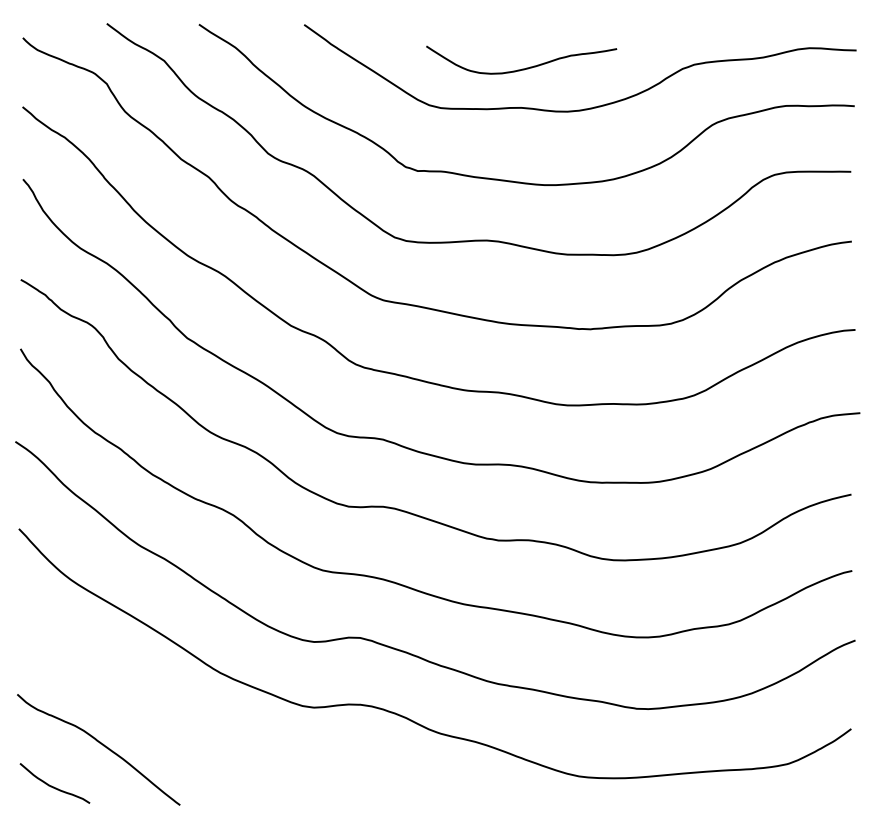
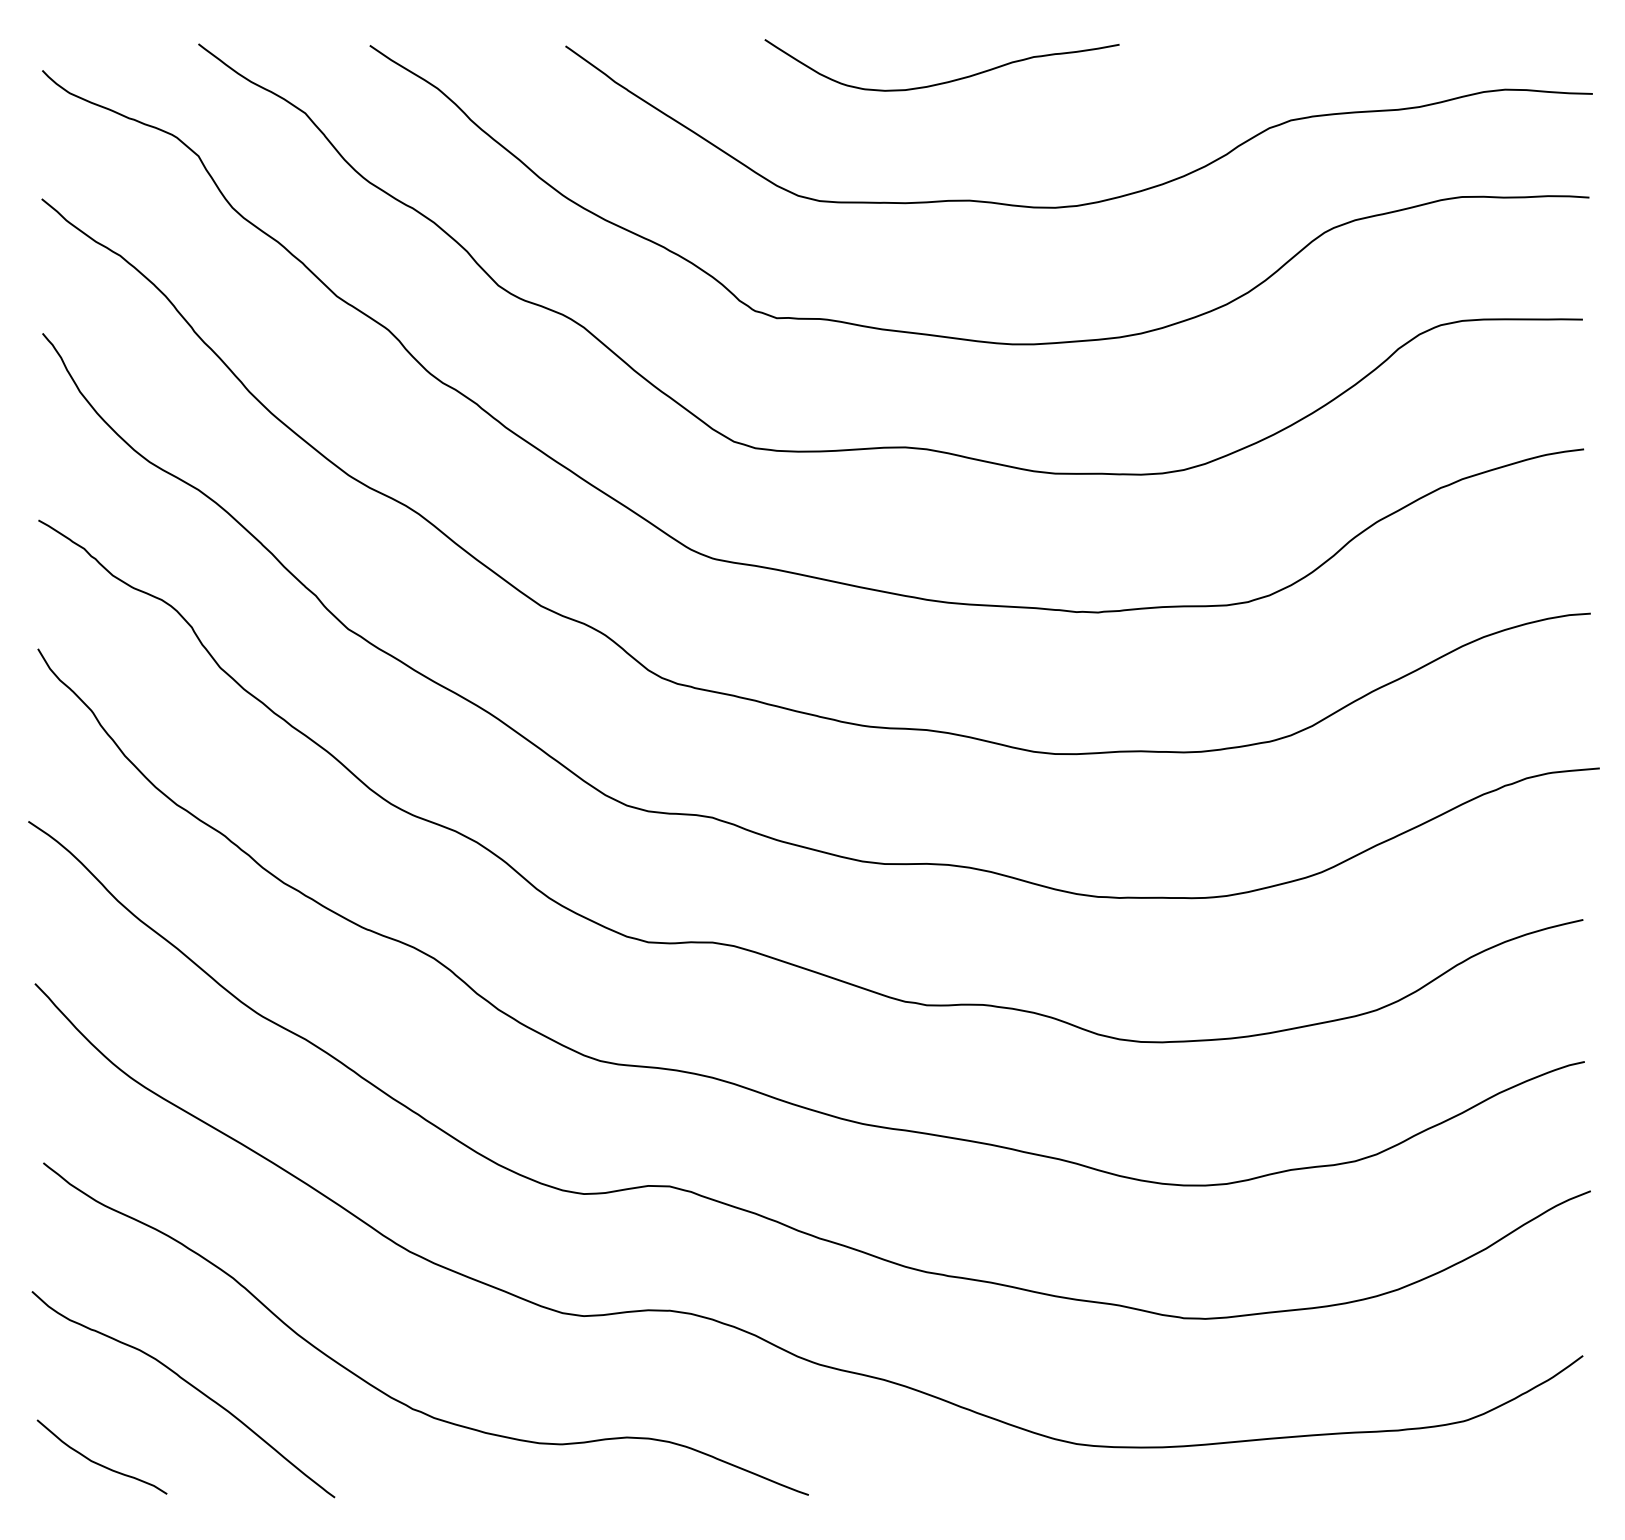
curve: (522, 68) -> (943, 80), moved
curve: (206, 747) -> (383, 1390), added

